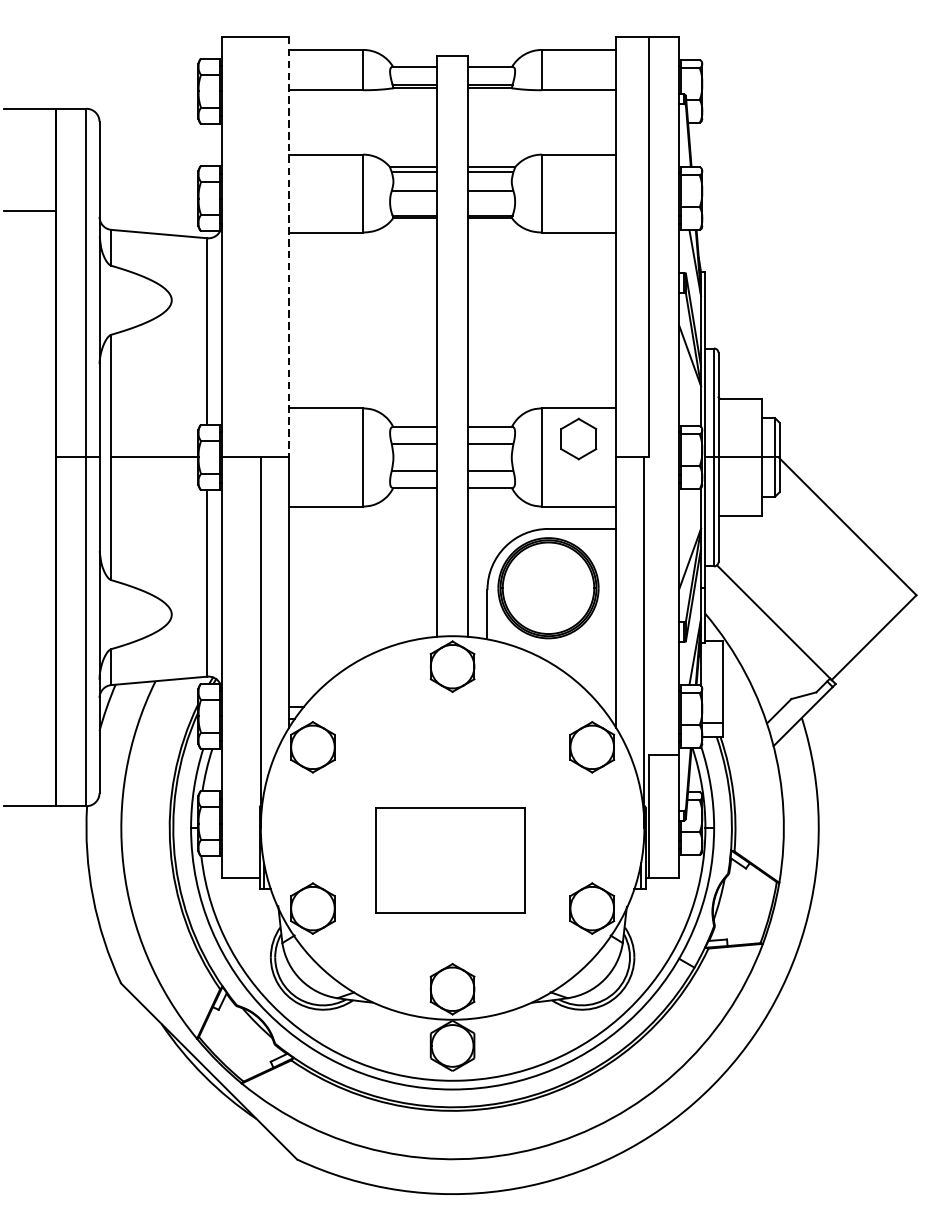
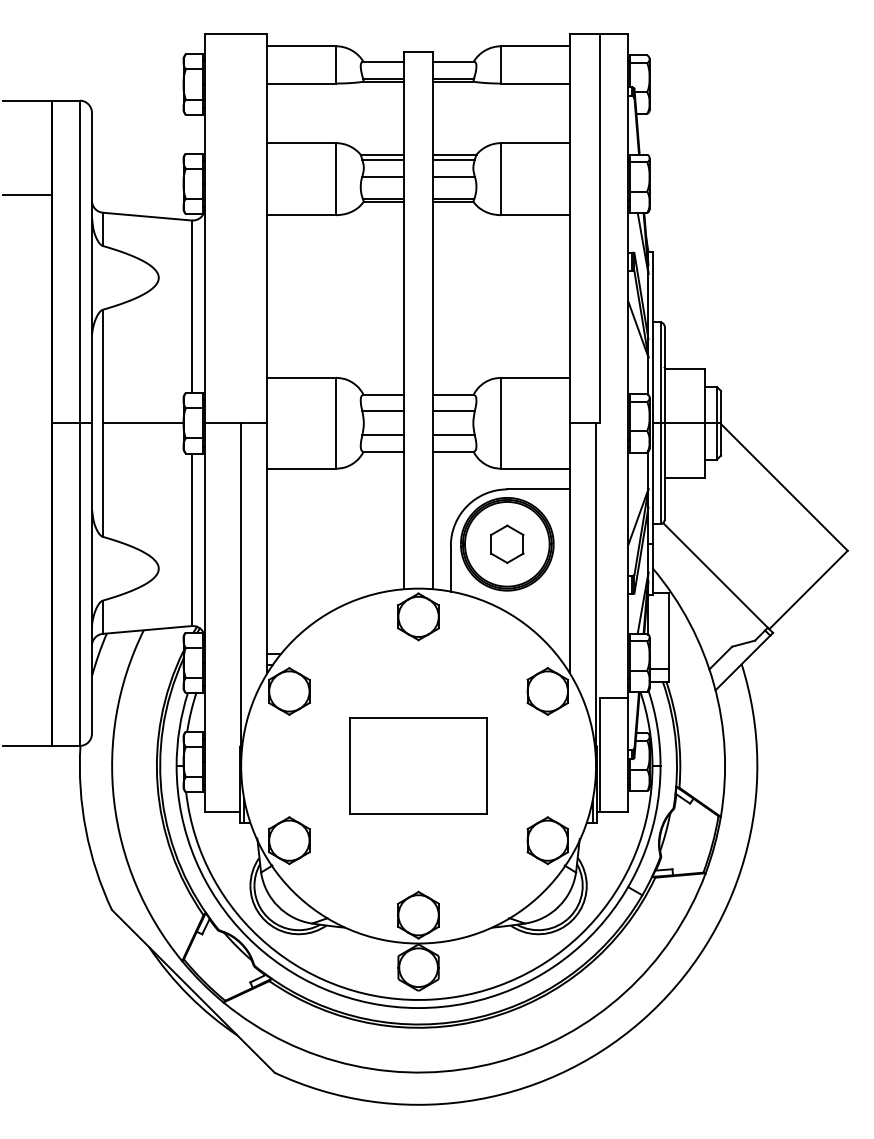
line: (289, 246) -> (267, 228), dashed -> solid
part: (578, 438) -> (507, 543), moved
part: (450, 859) -> (418, 765), moved

